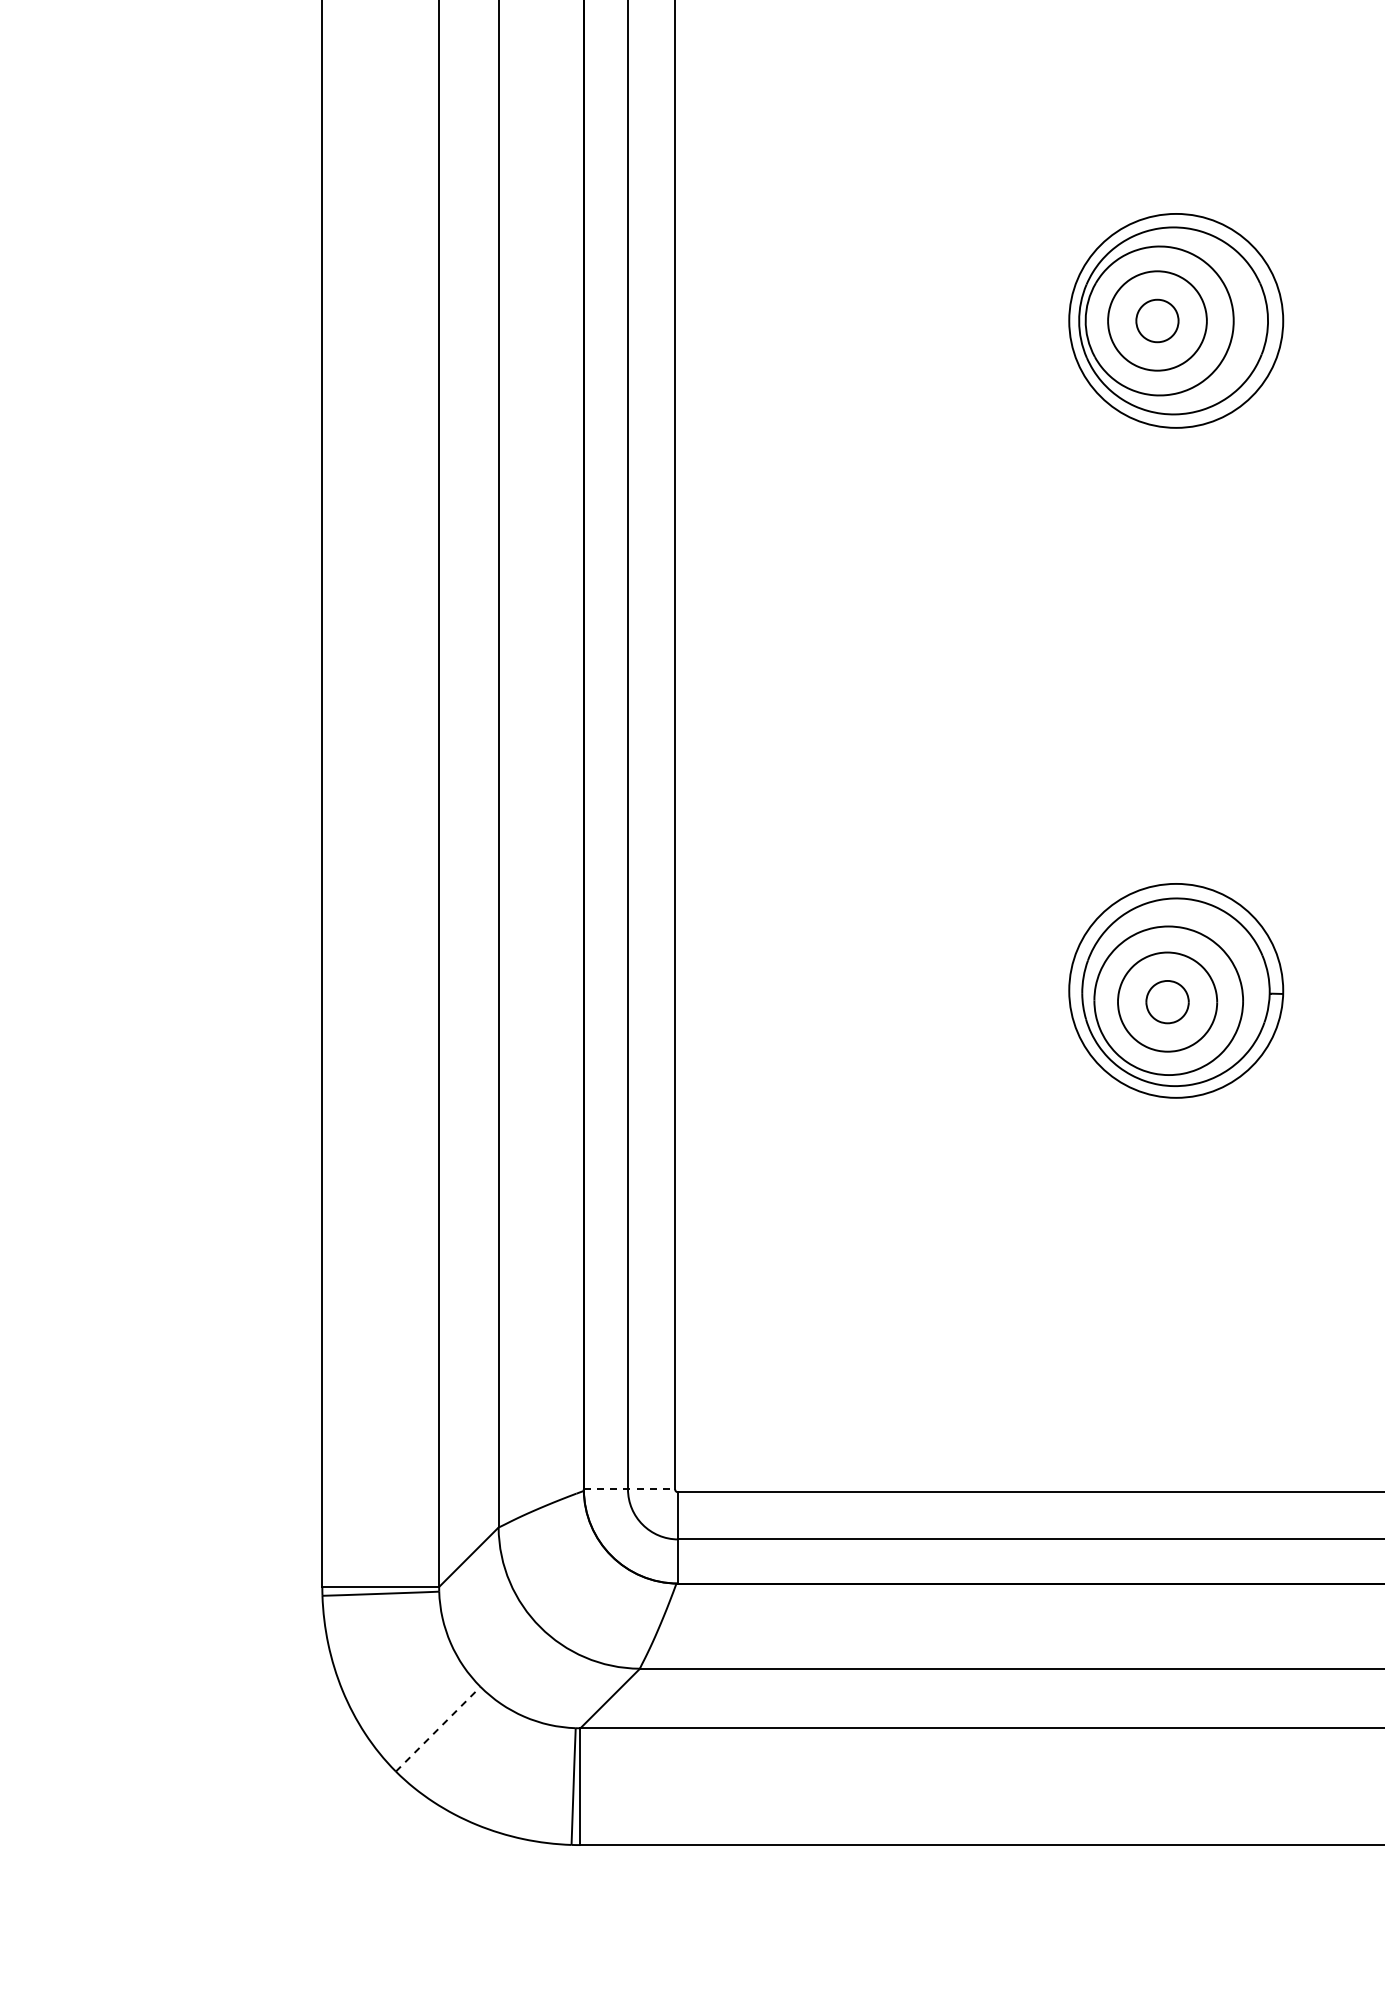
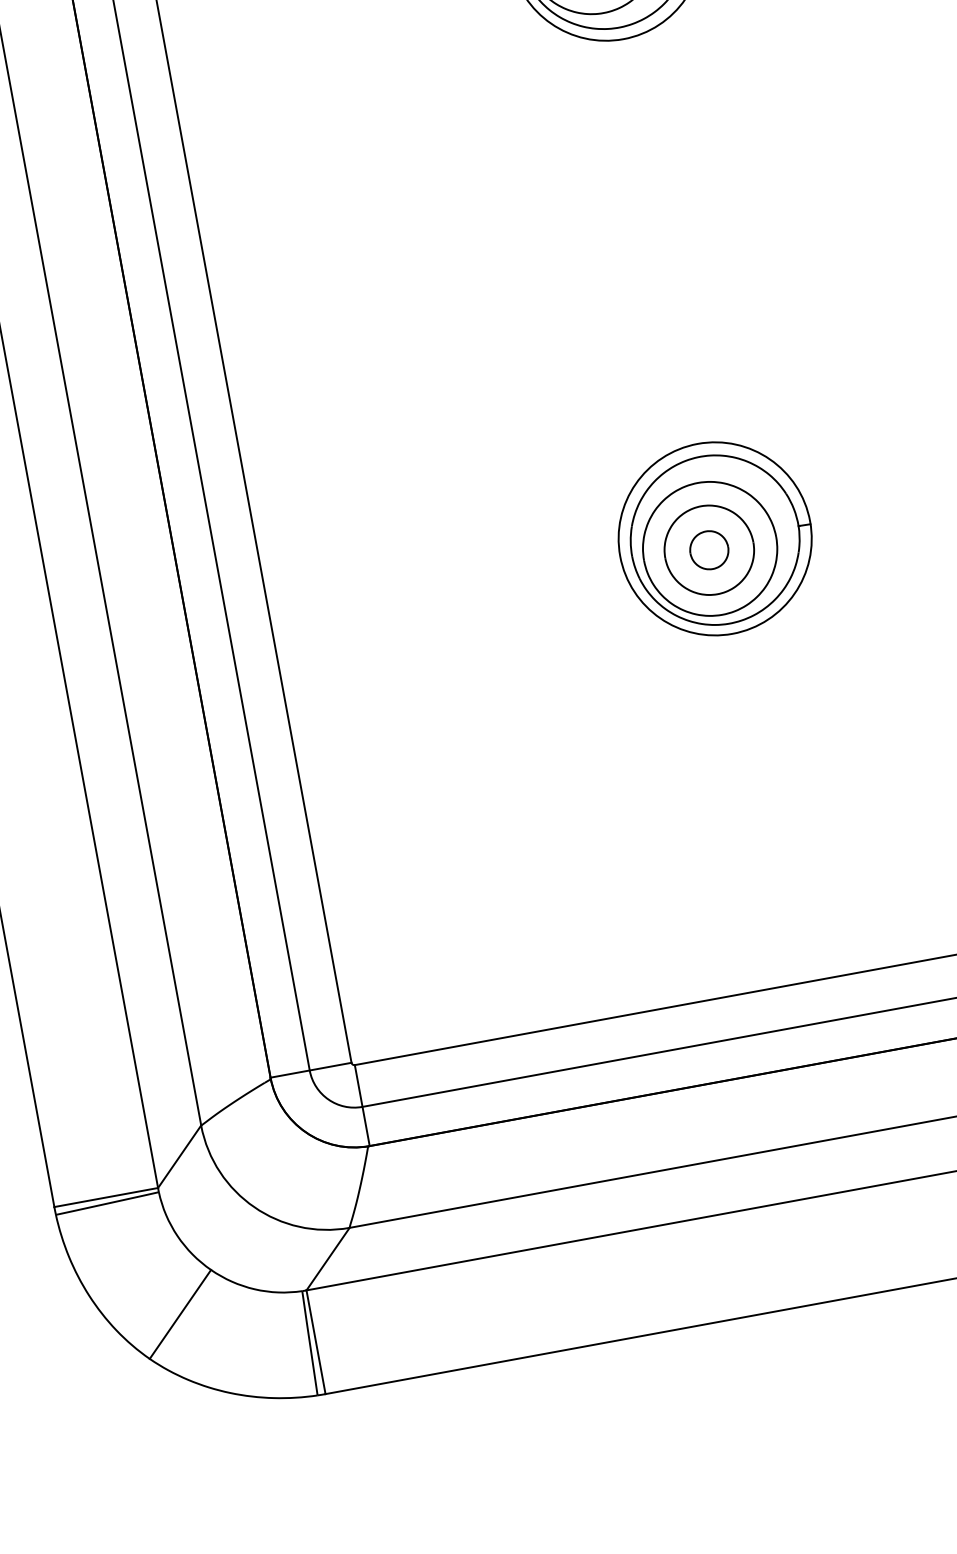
line: (629, 1489) -> (311, 1070), dashed -> solid
line: (438, 1729) -> (180, 1314), dashed -> solid

